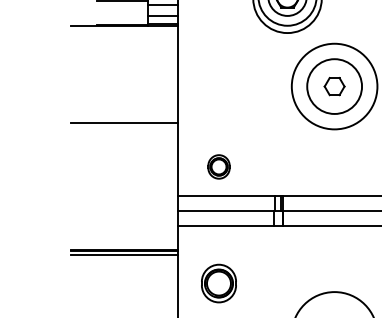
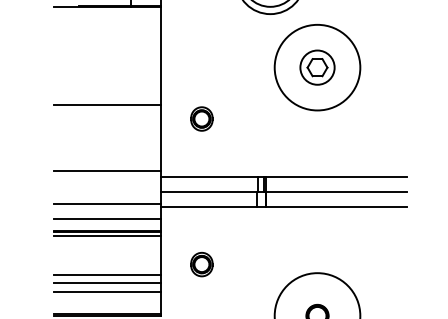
circle: (334, 86) -> (317, 67), size x0.62
part: (218, 166) -> (201, 118), moved
line: (124, 189) -> (107, 170), added
line: (124, 222) -> (107, 203), added
line: (124, 237) -> (107, 218), added
part: (218, 283) -> (201, 264), size x0.62
line: (124, 293) -> (107, 274), added
line: (124, 302) -> (107, 283), added
line: (124, 310) -> (107, 291), added

